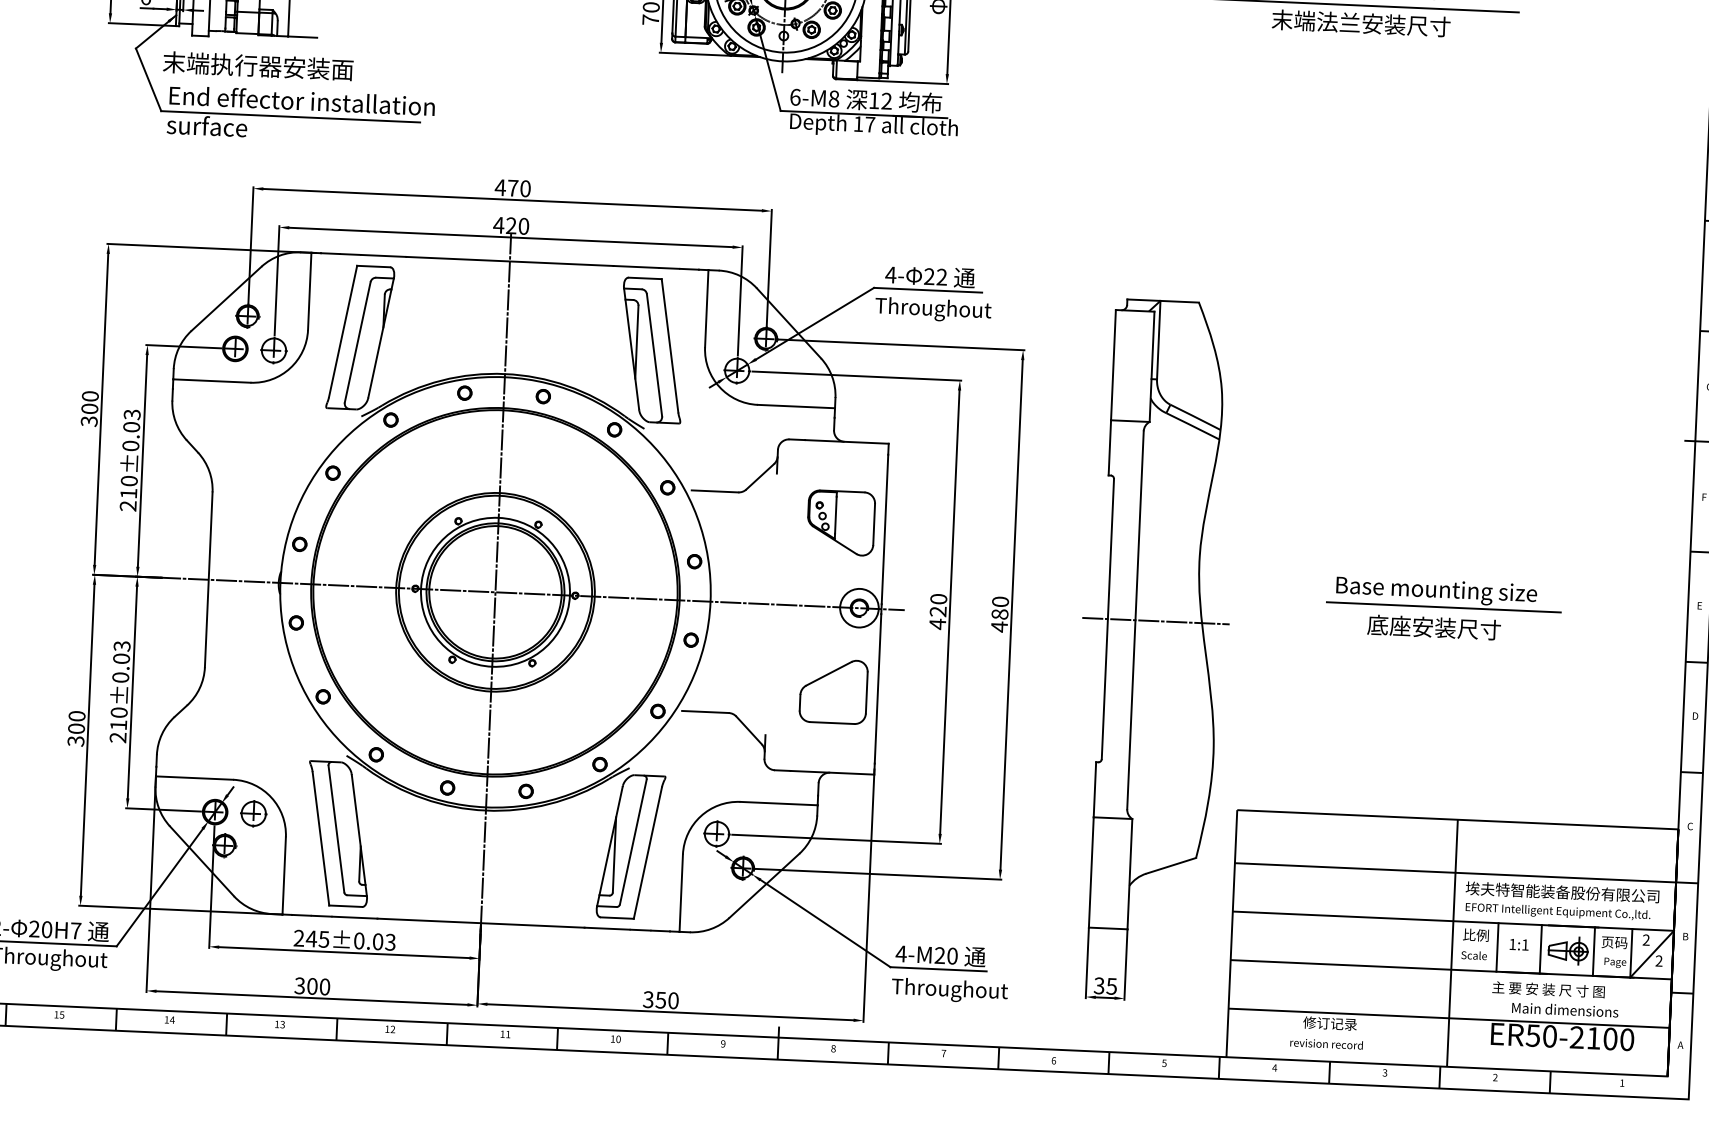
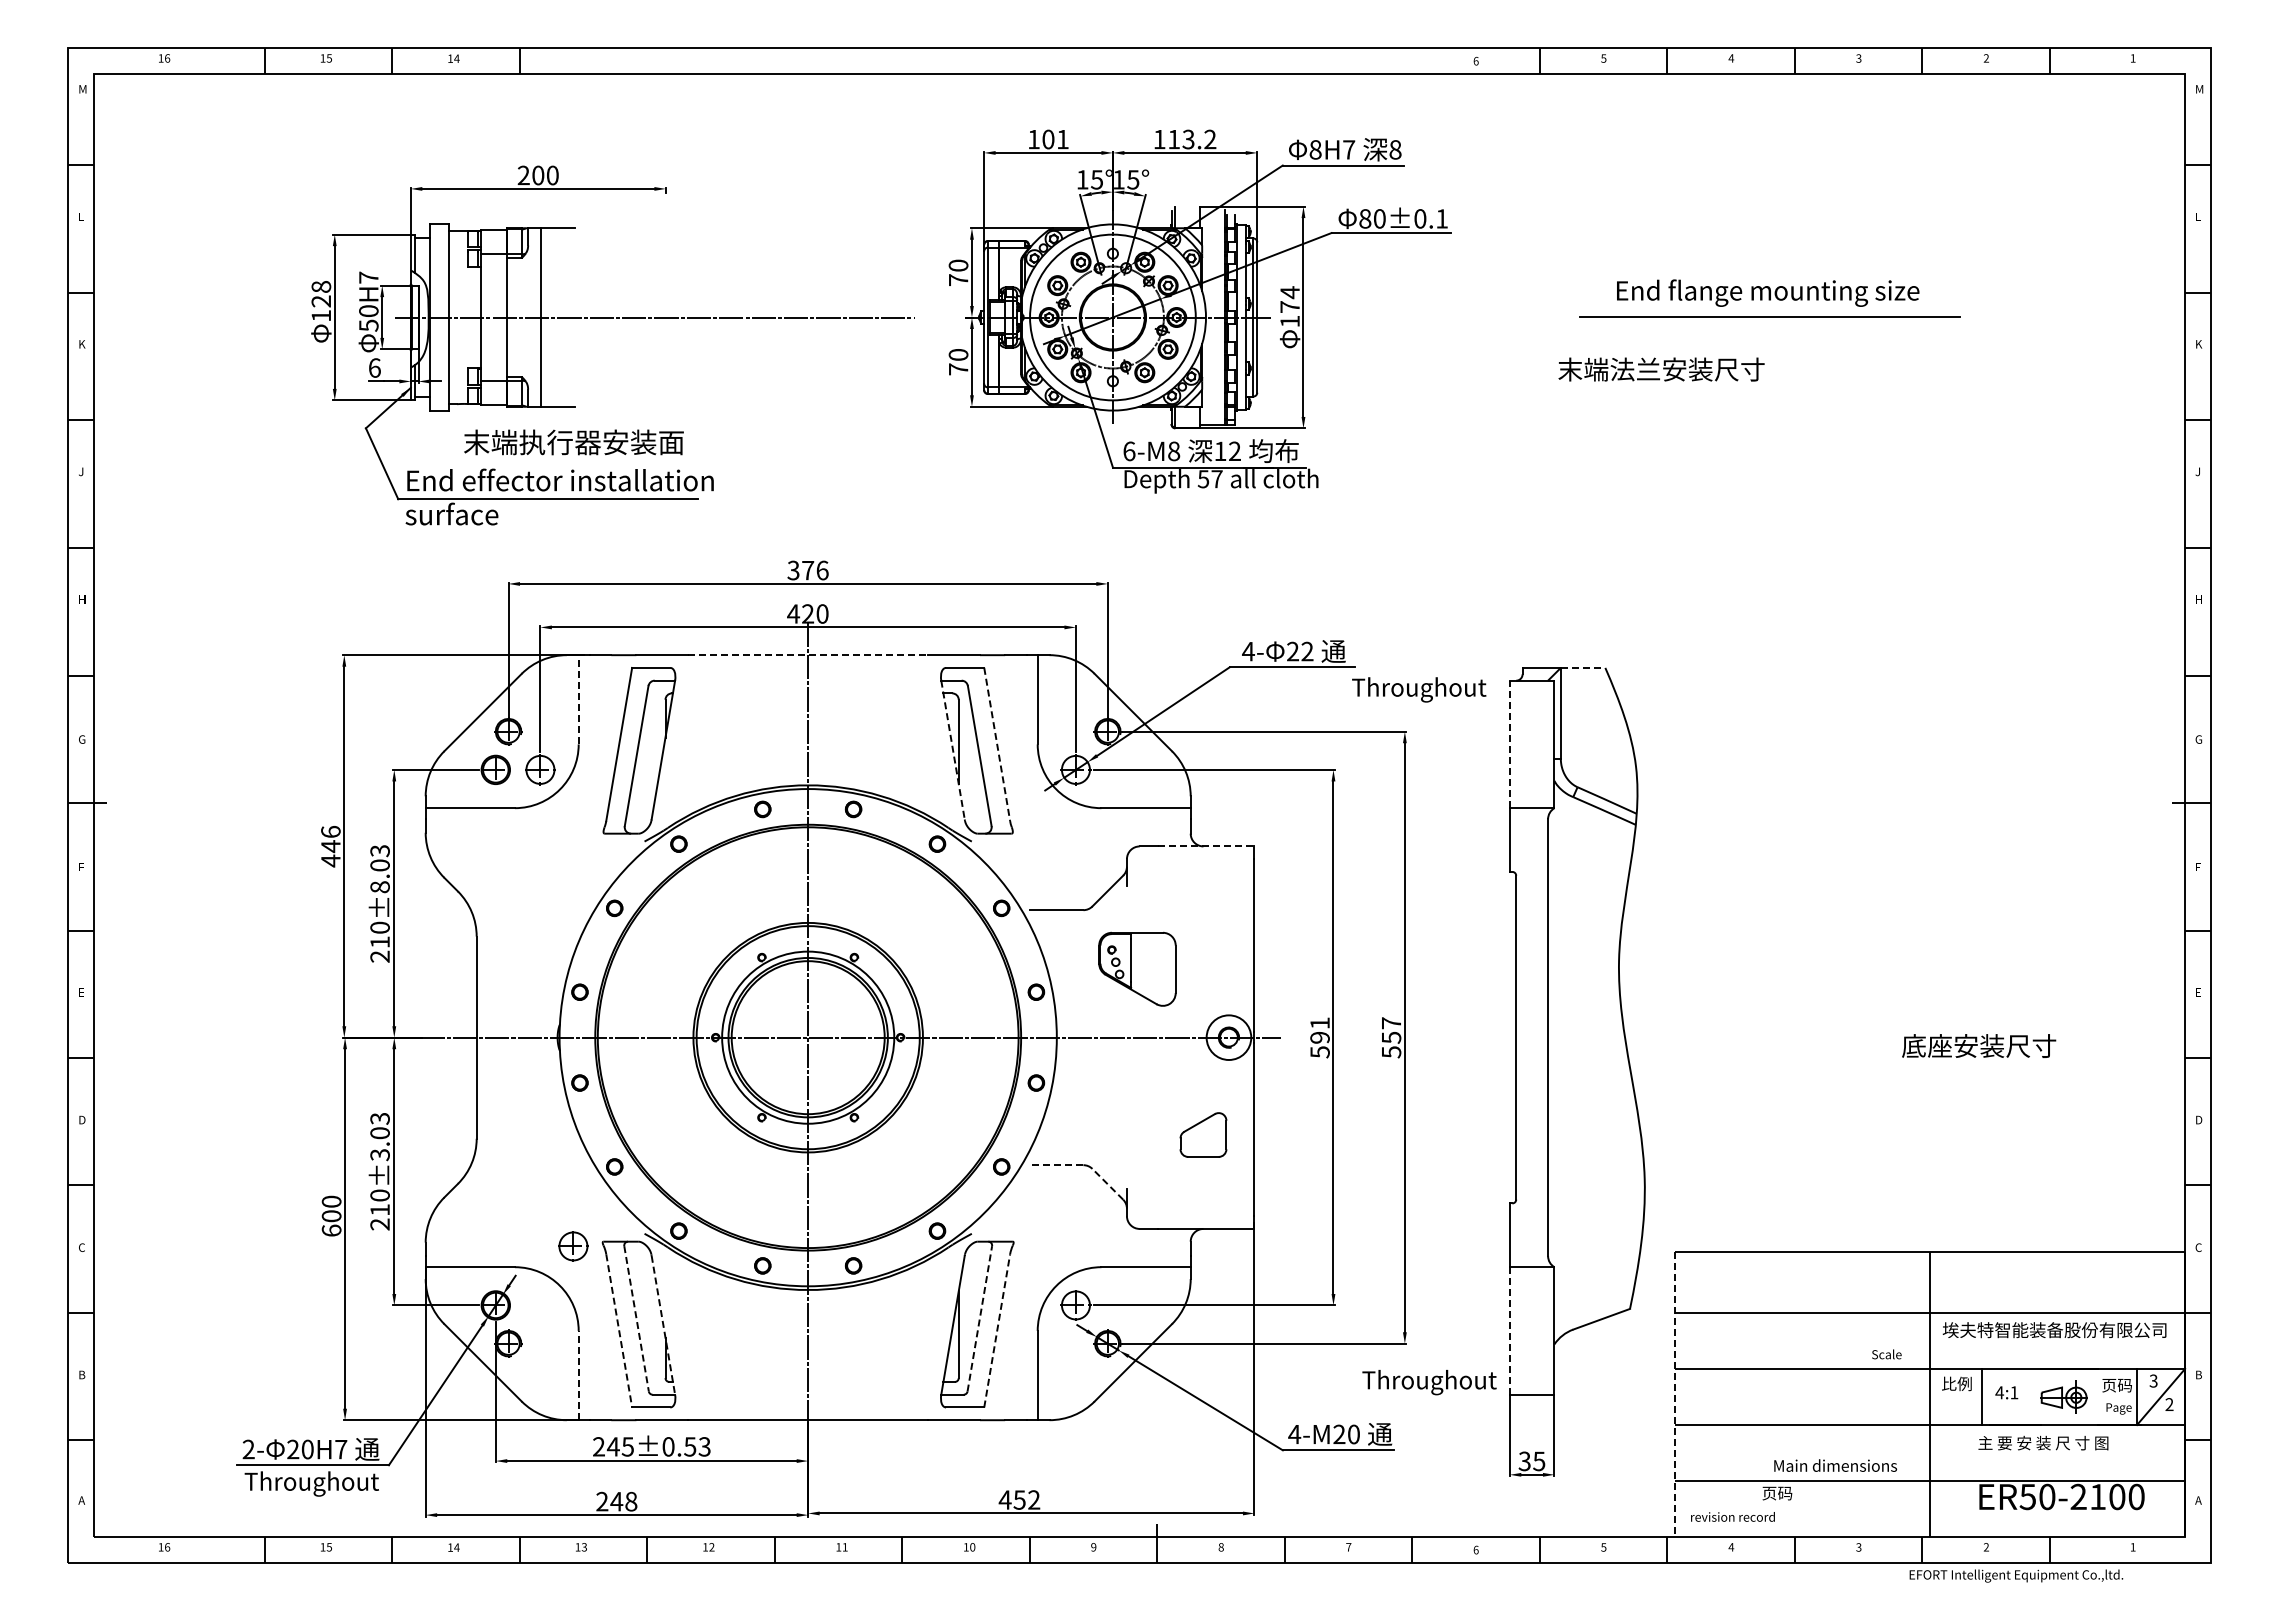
text: (1361, 23) -> (1661, 369), moved
text: (257, 66) -> (573, 442), moved
text: (858, 124) -> (1203, 479), 17 -> 57
text: (512, 188) -> (807, 570), 470 -> 376
line: (510, 261) -> (808, 655), solid -> dashed
line: (309, 291) -> (578, 699), solid -> dashed
line: (1180, 301) -> (1583, 667), solid -> dashed
text: (933, 309) -> (1419, 689), moved
line: (670, 345) -> (997, 744), solid -> dashed
line: (632, 349) -> (953, 750), solid -> dashed
line: (1113, 365) -> (1509, 744), solid -> dashed
text: (89, 408) -> (330, 846), 300 -> 446
line: (847, 441) -> (1206, 846), solid -> dashed
text: (131, 446) -> (380, 887), ±0.03 -> ±8.03
part: (841, 522) -> (1137, 968), moved
part: (1443, 593) -> (1902, 991), removed
text: (937, 611) -> (1319, 1037), 420 -> 591
text: (1000, 614) -> (1391, 1037), 480 -> 557
line: (1155, 620) -> (1571, 1037), removed
text: (1434, 627) -> (1979, 1045), moved
text: (120, 678) -> (379, 1155), ±0.03 -> ±3.03
part: (833, 690) -> (1203, 1134), size x0.6
line: (705, 712) -> (1056, 1165), solid -> dashed
line: (748, 730) -> (1107, 1184), solid -> dashed
text: (75, 741) -> (331, 1230), 300 -> 600
part: (253, 813) -> (573, 1246), moved
line: (336, 828) -> (636, 1318), solid -> dashed
line: (359, 835) -> (663, 1325), solid -> dashed
line: (321, 838) -> (619, 1330), solid -> dashed
line: (633, 841) -> (979, 1318), solid -> dashed
line: (648, 852) -> (997, 1330), solid -> dashed
line: (1091, 872) -> (1509, 1330), solid -> dashed
line: (284, 875) -> (578, 1375), solid -> dashed
text: (1558, 911) -> (2016, 1575), moved
line: (1232, 933) -> (1675, 1394), solid -> dashed
text: (1646, 940) -> (2153, 1381), 2 -> 3
text: (378, 941) -> (690, 1446), ±0.03 -> ±0.53
text: (1512, 944) -> (1999, 1392), 1:1 -> 4:1
line: (1540, 948) -> (2032, 1396), removed
line: (1593, 951) -> (2093, 1396), removed
text: (1473, 955) -> (1886, 1354), moved
text: (312, 986) -> (616, 1501), 300 -> 248
text: (949, 990) -> (1429, 1382), moved
text: (660, 999) -> (1019, 1499), 350 -> 452
text: (1565, 1009) -> (1835, 1465), moved
text: (1329, 1023) -> (1792, 1493), 修订记录 -> 页码
text: (1326, 1043) -> (1732, 1516), moved

